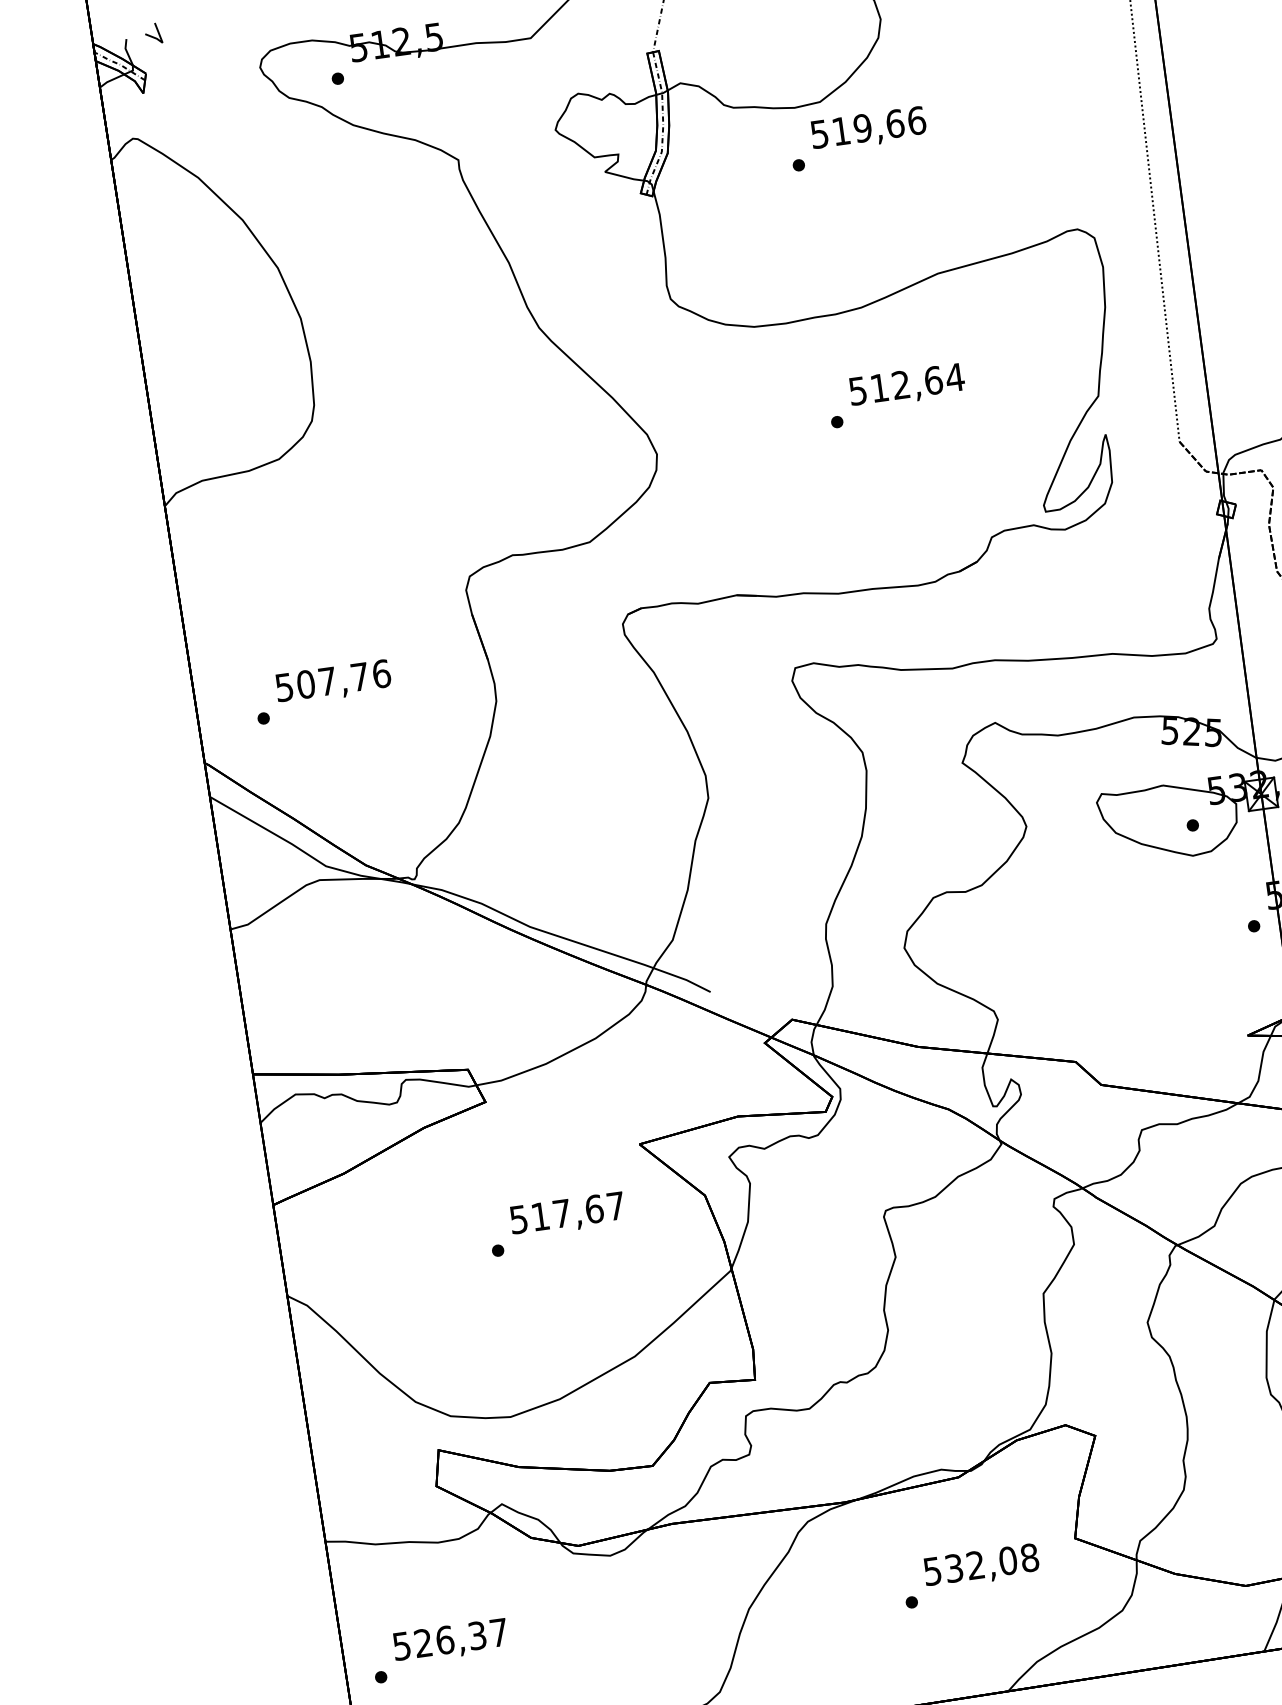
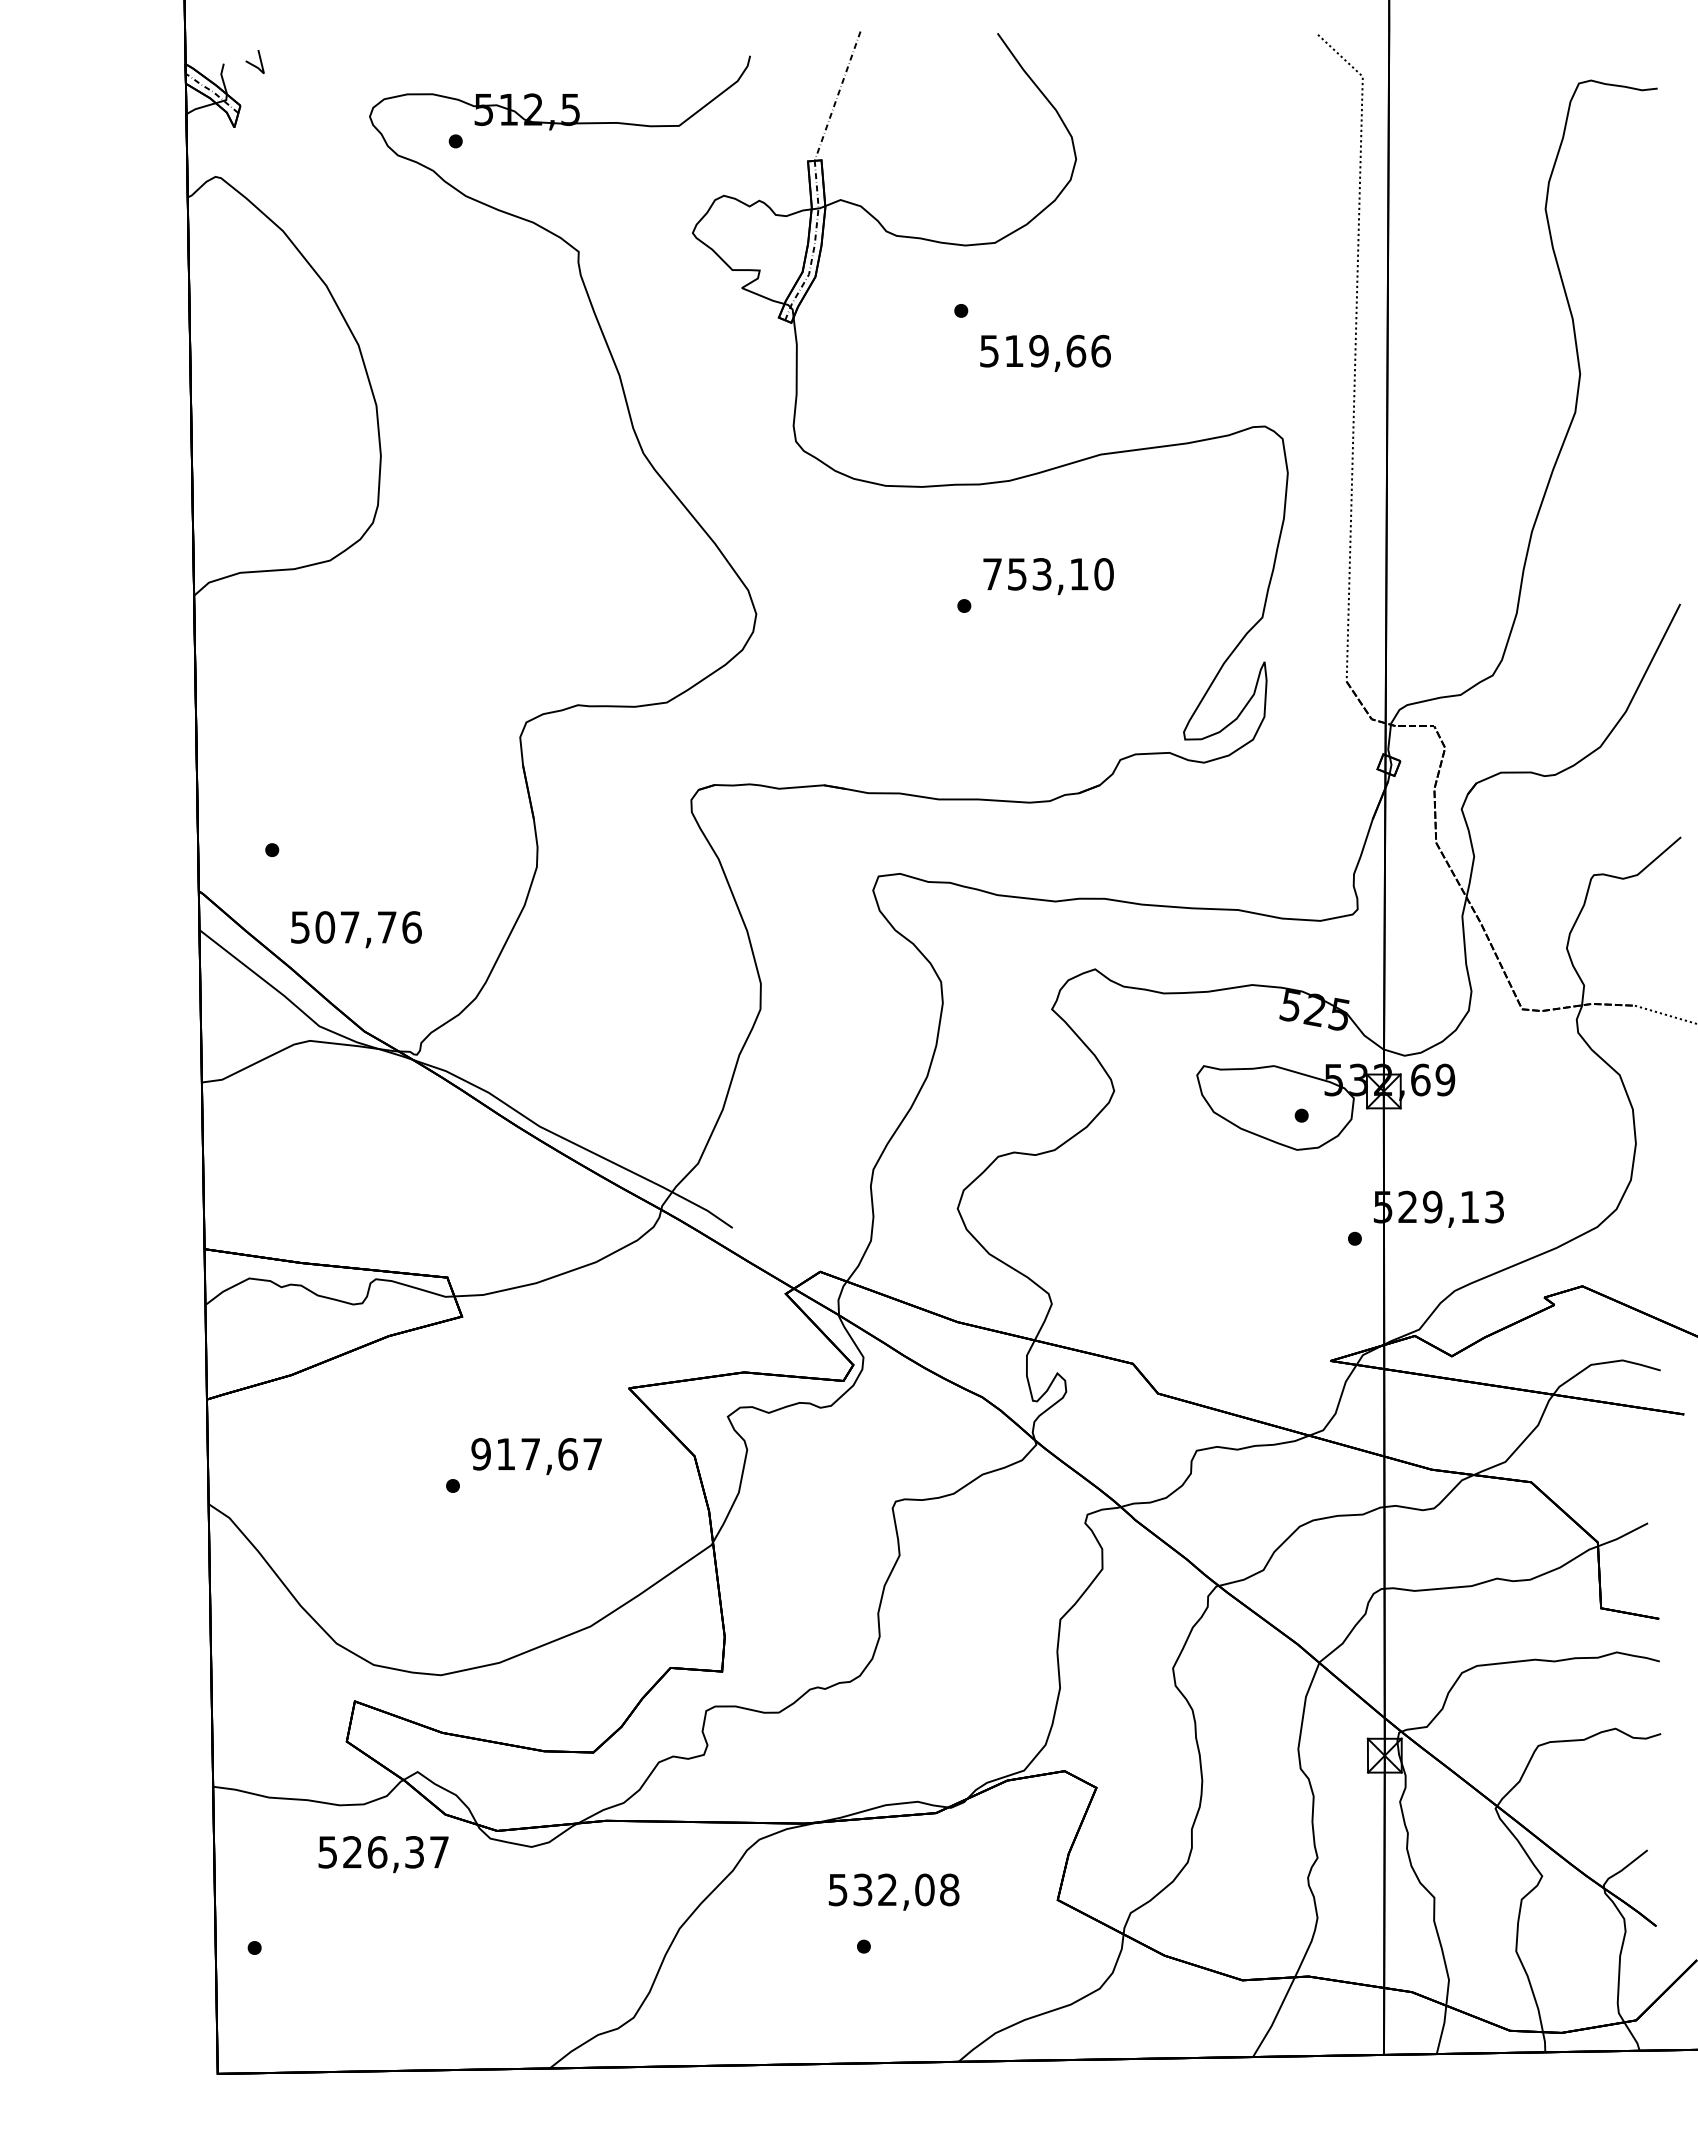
text: (868, 128) -> (1045, 352), moved
text: (906, 384) -> (1048, 574), 512,64 -> 753,10
text: (333, 682) -> (356, 929), moved
text: (518, 1219) -> (480, 1454), 517,67 -> 917,67
text: (981, 1566) -> (893, 1891), moved
text: (450, 1641) -> (383, 1854), moved

